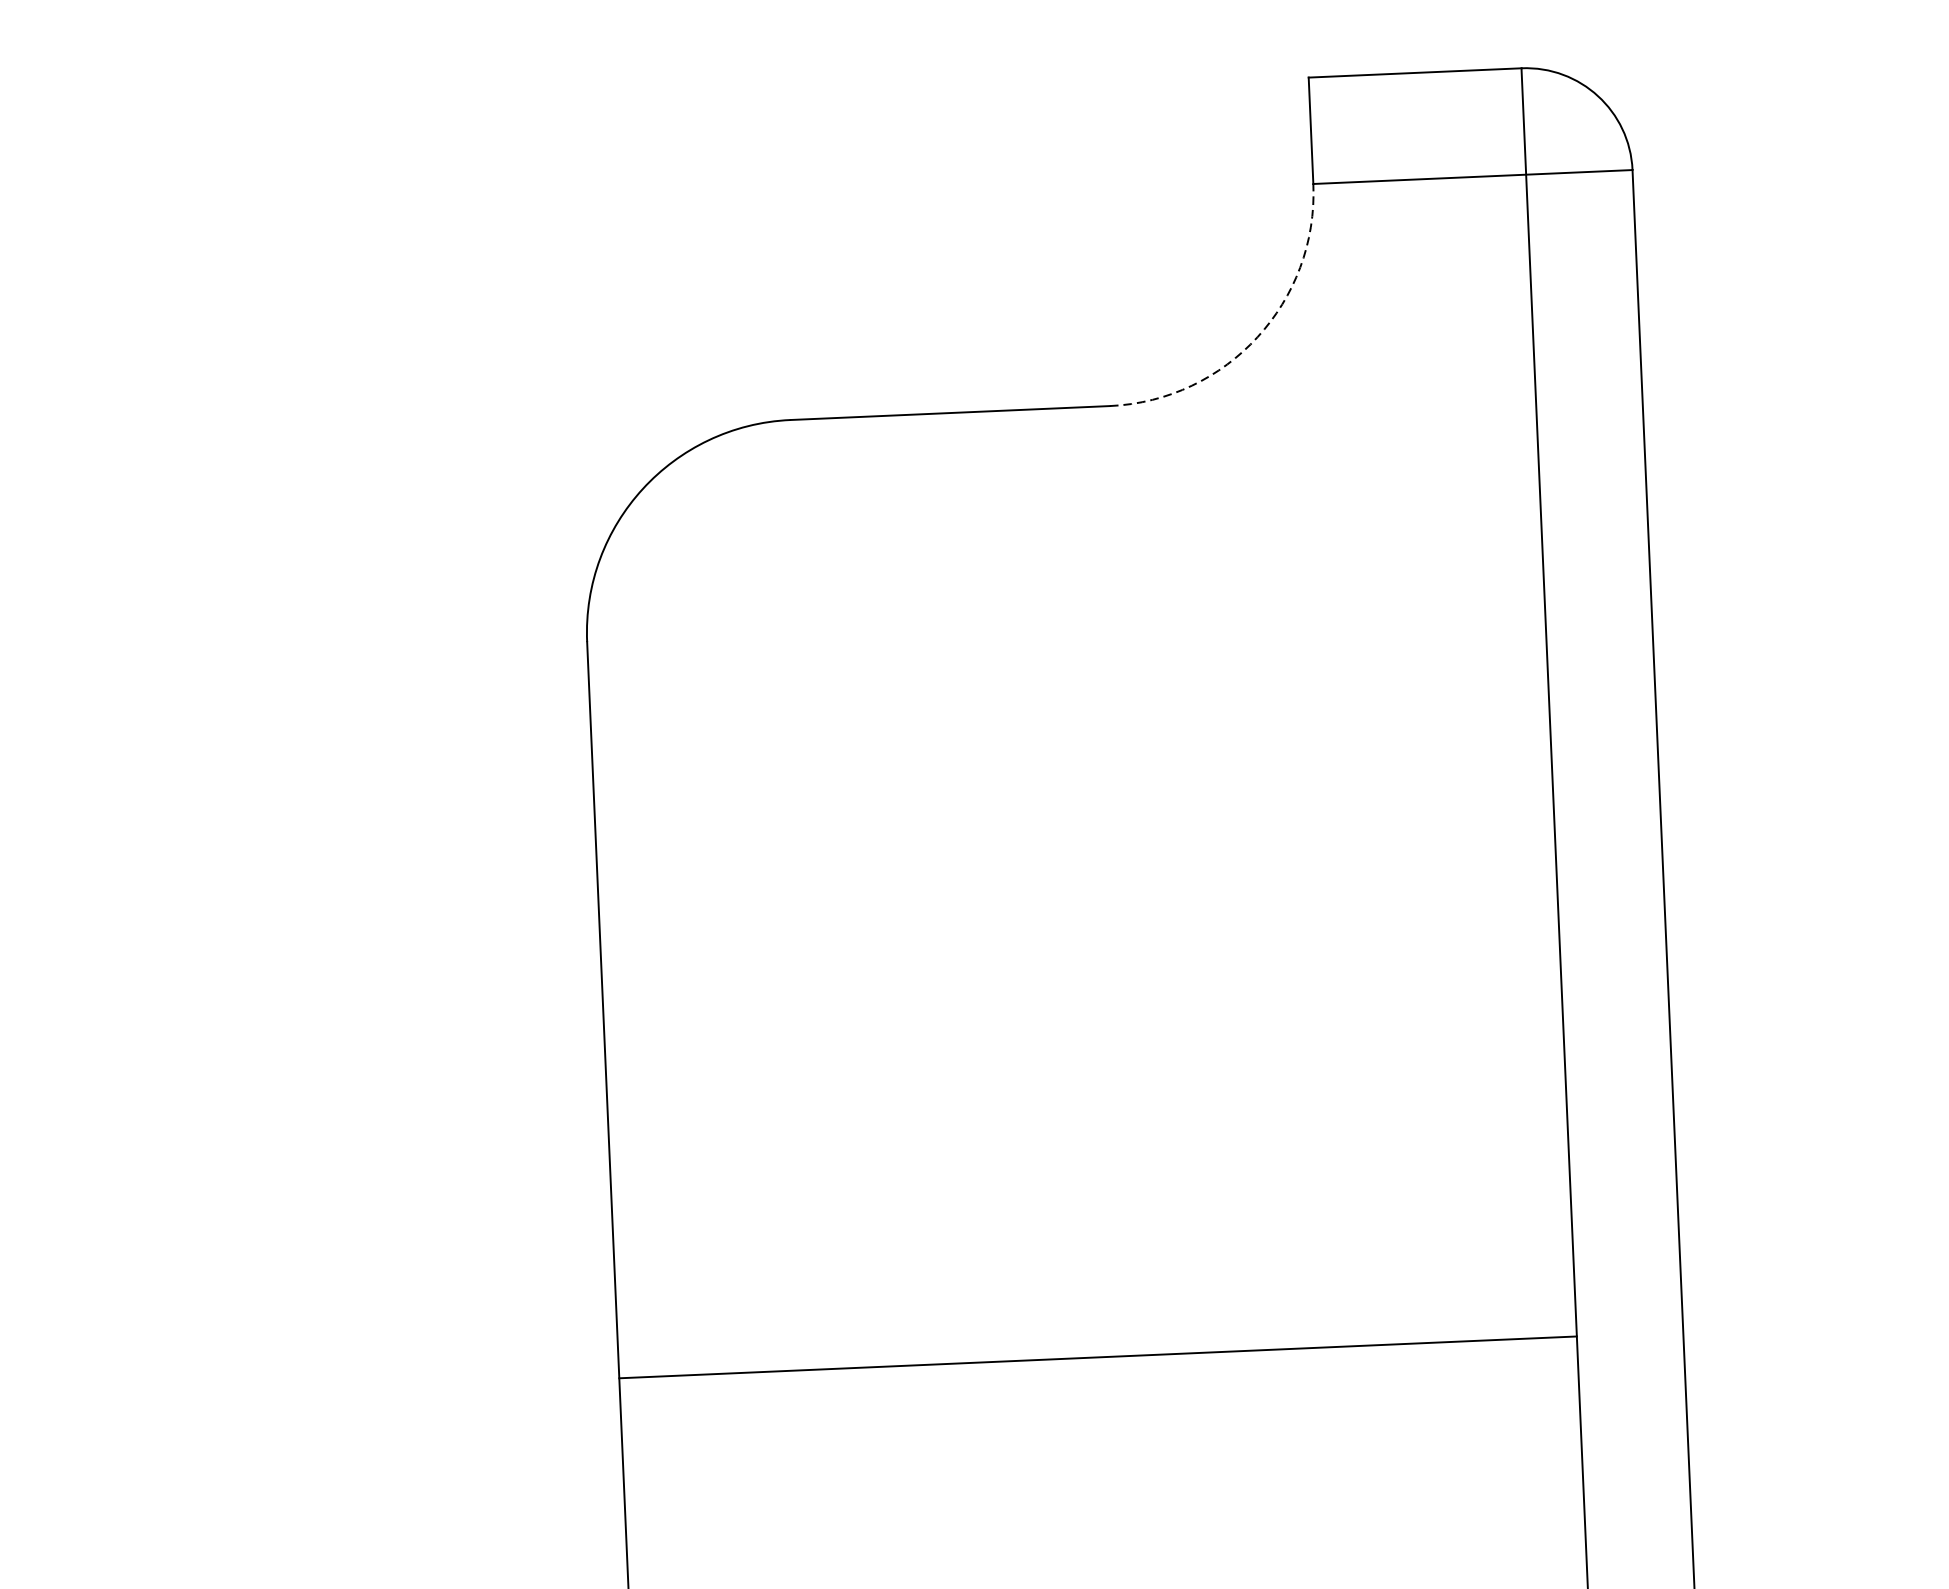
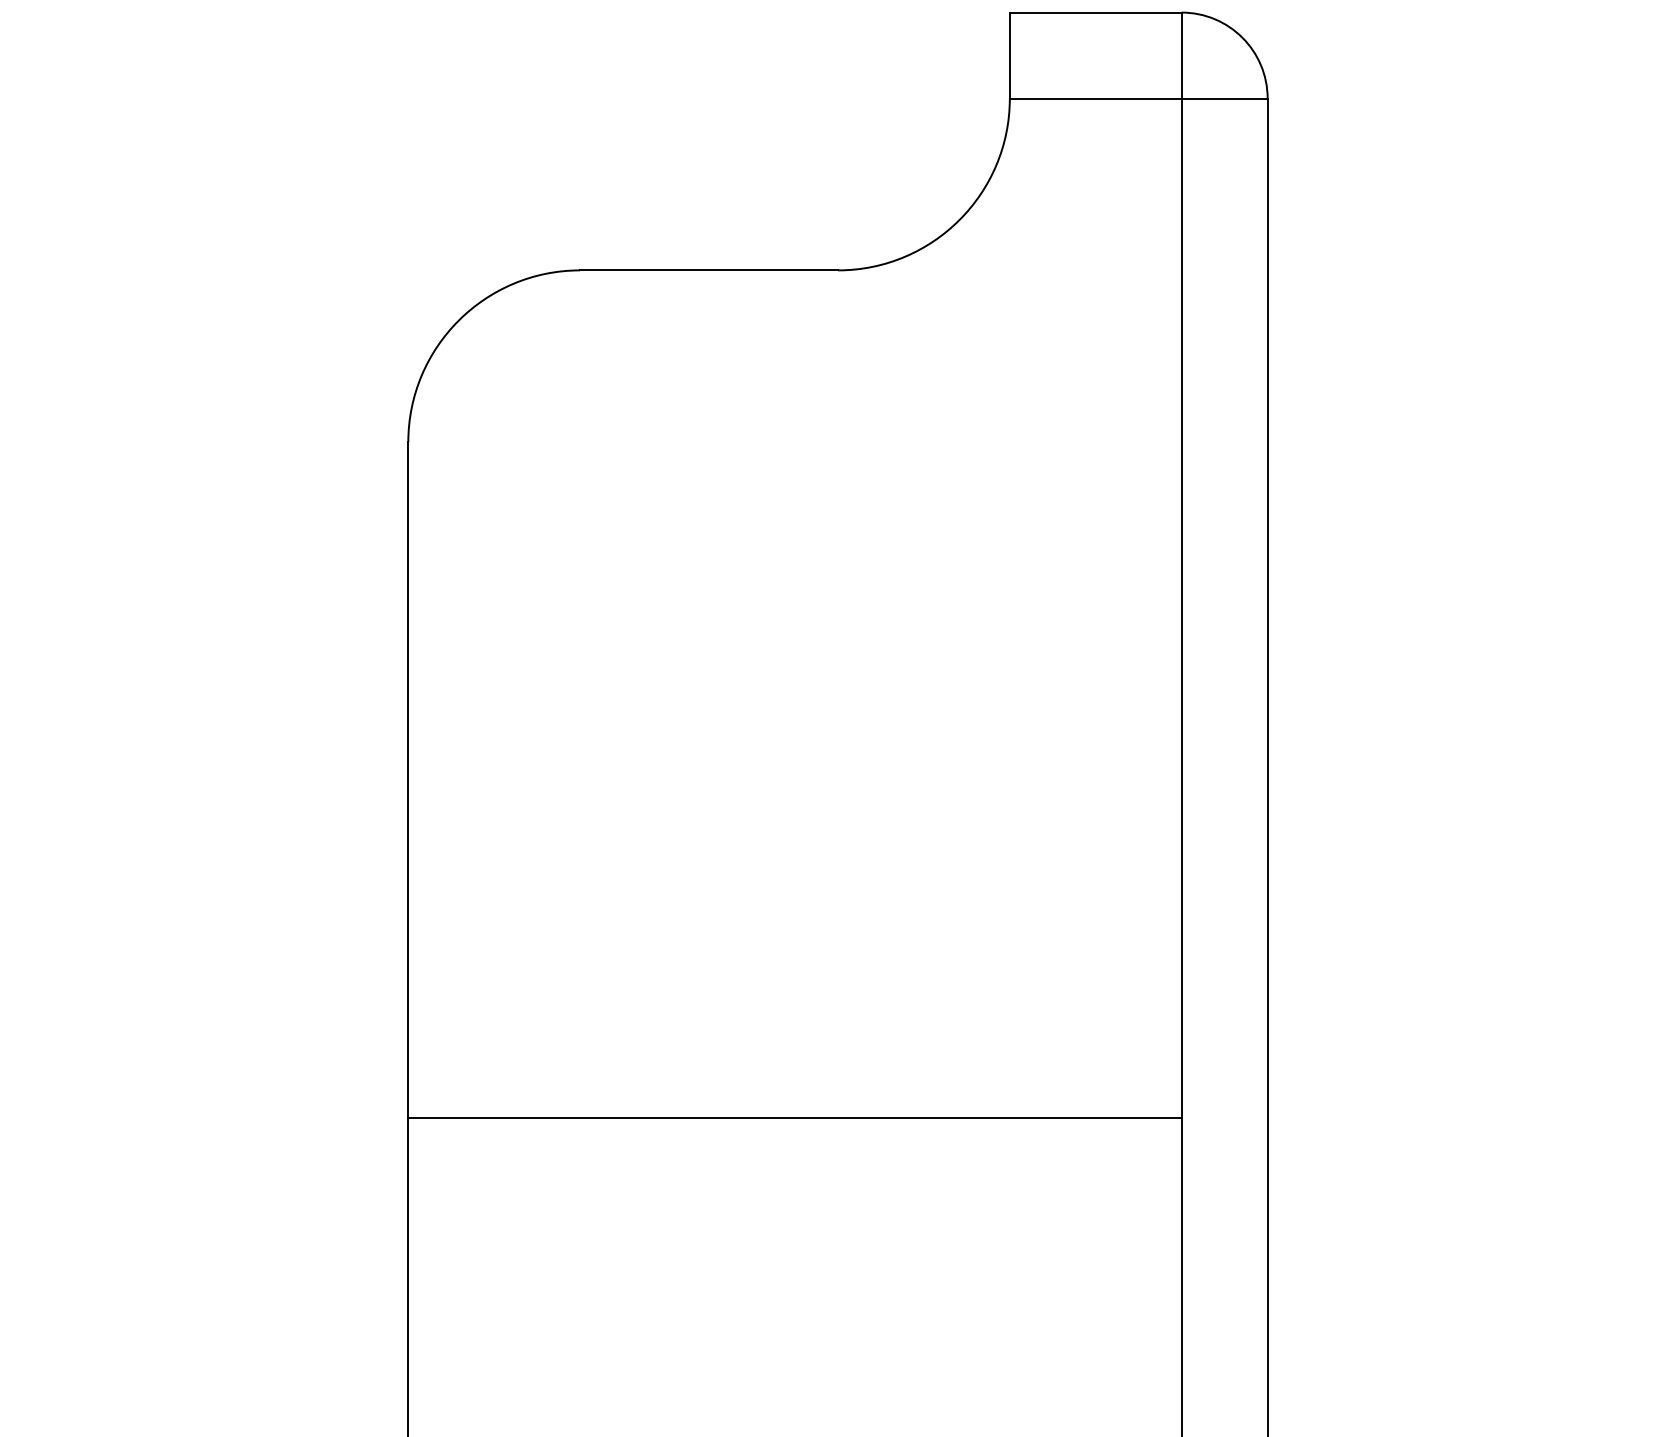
arc: (1257, 337) -> (959, 220), dashed -> solid
line: (1097, 1356) -> (794, 1117), moved

